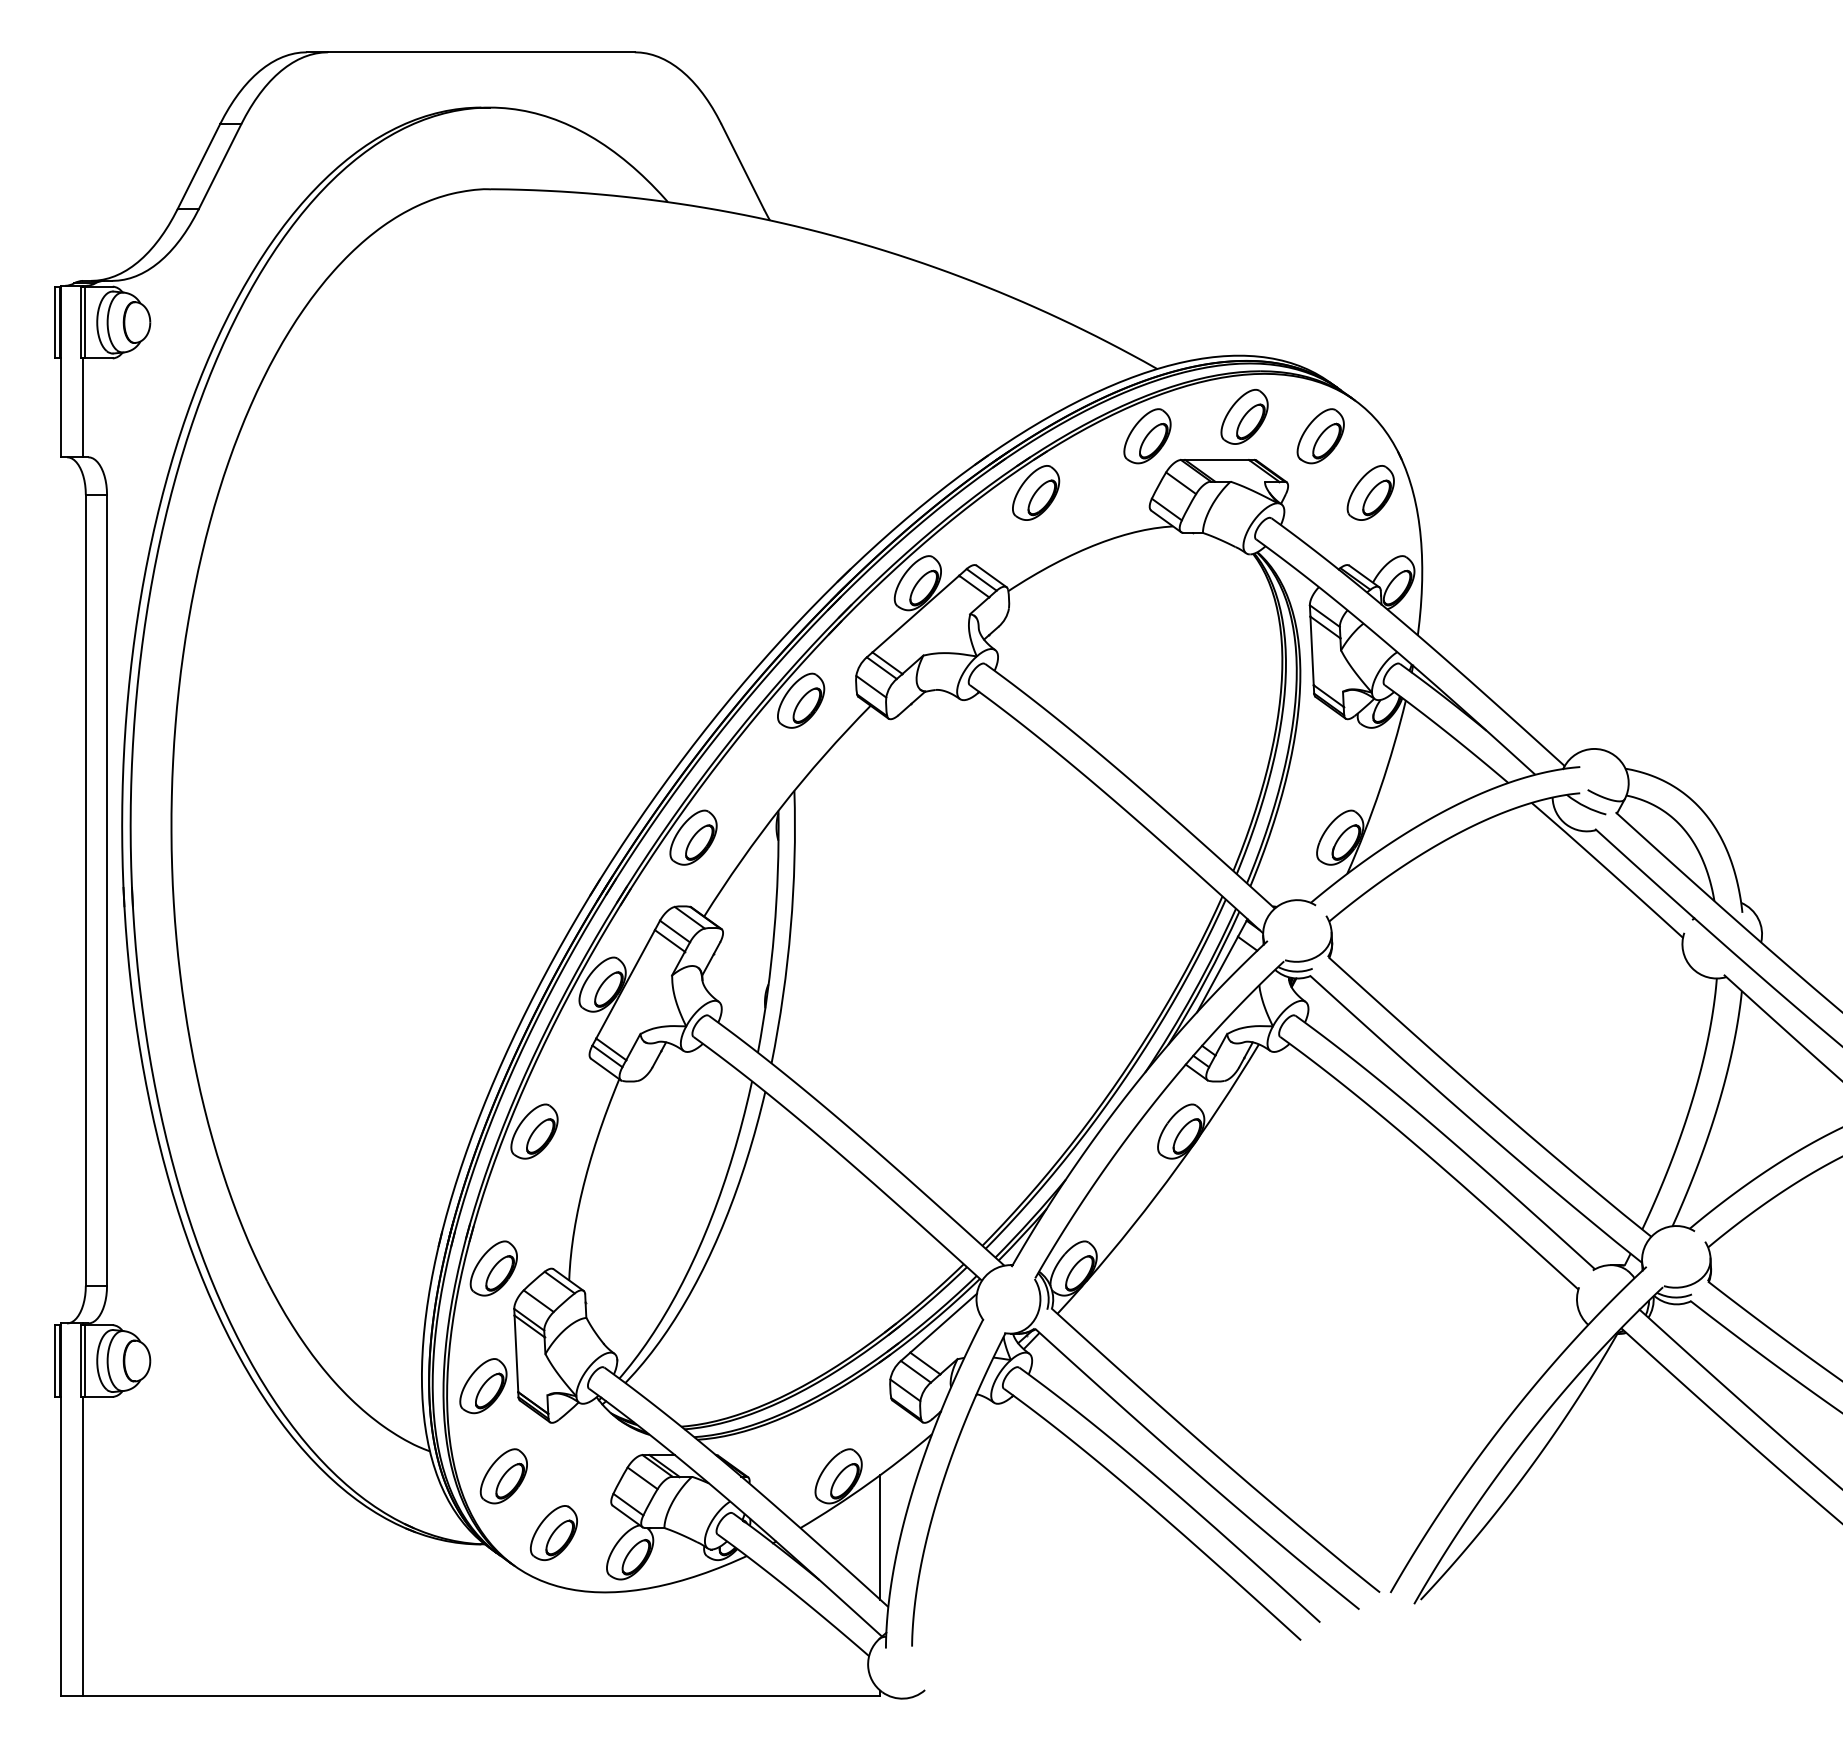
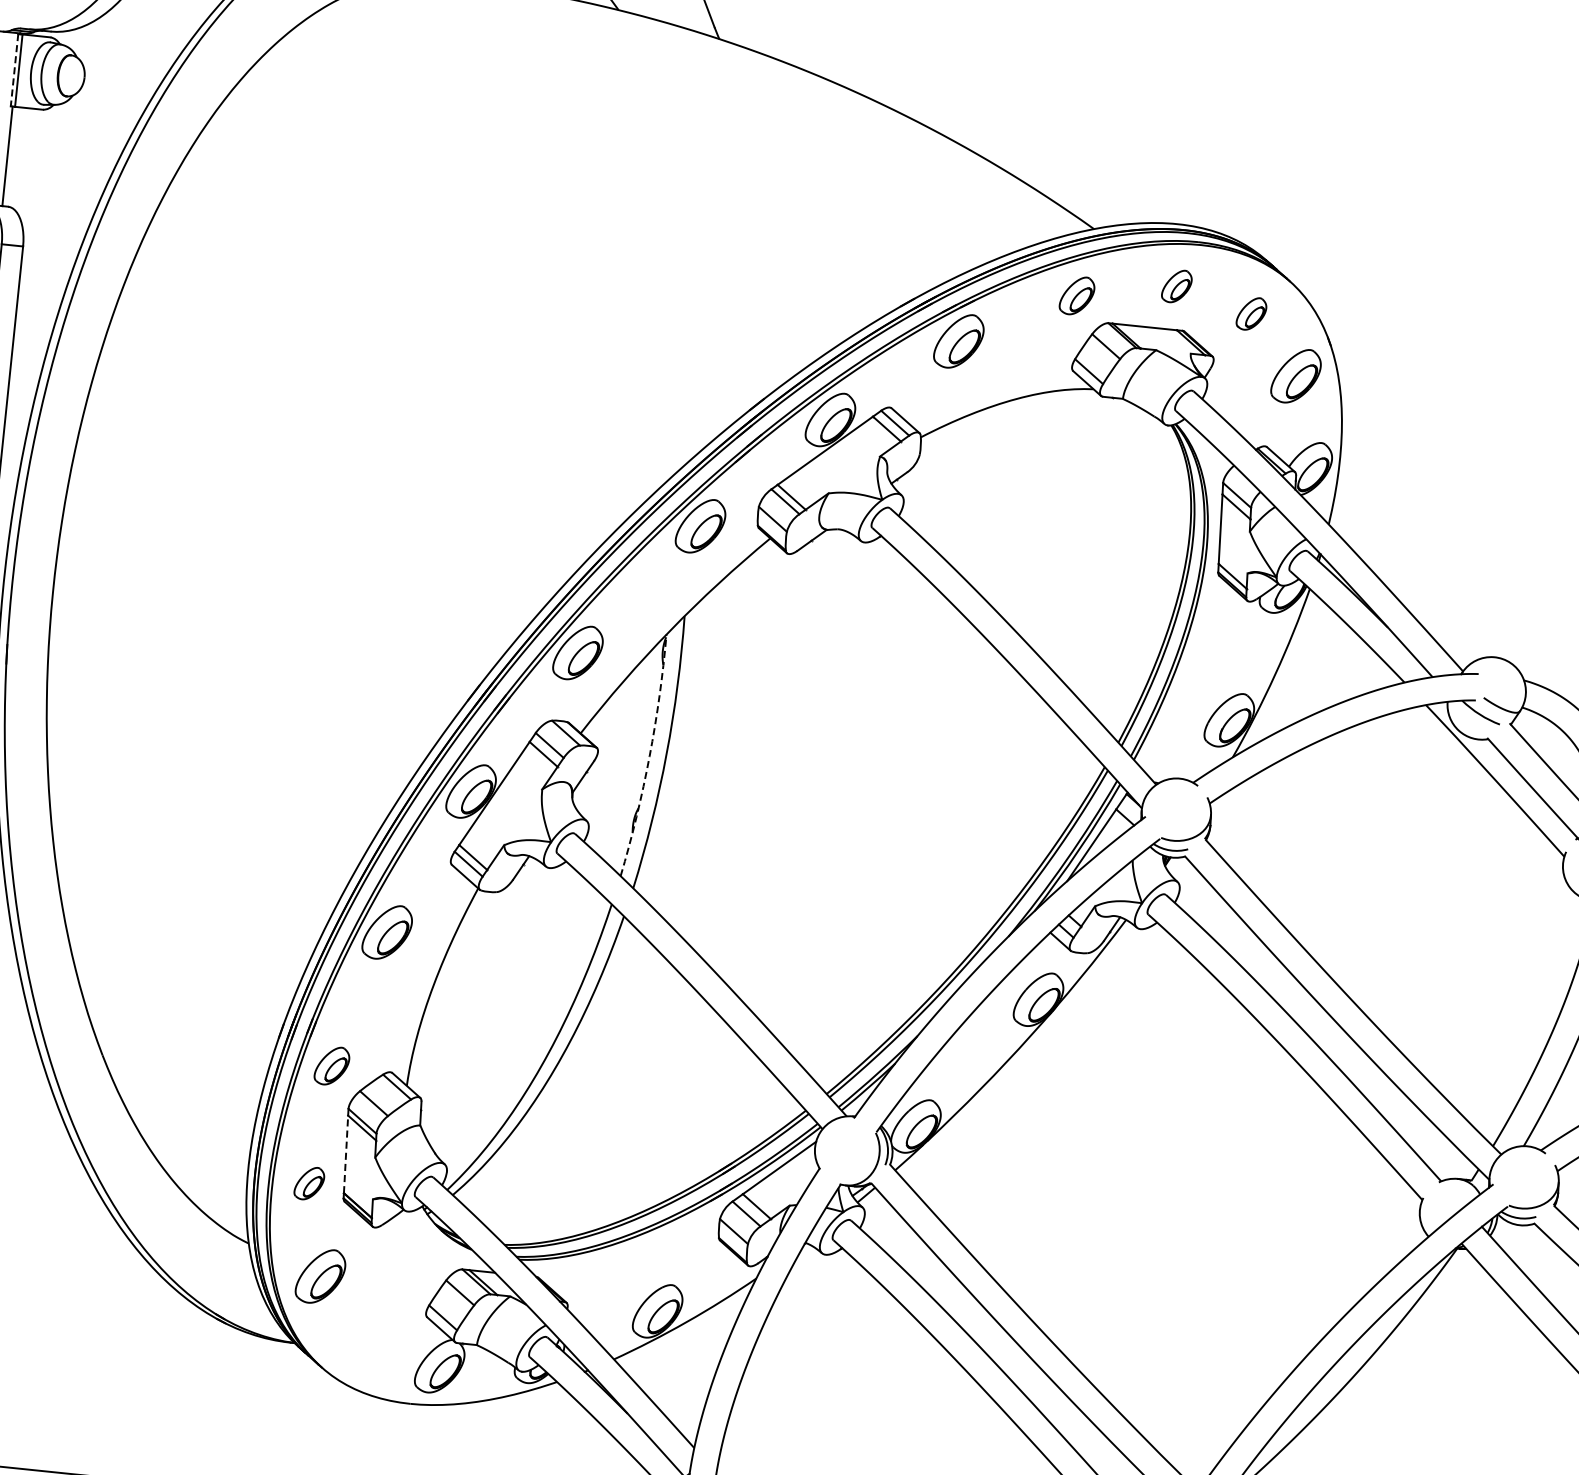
line: (80, 322) -> (14, 70), solid -> dashed
part: (1244, 416) -> (1176, 286), size x0.6
part: (1147, 436) -> (1077, 296), size x0.7
part: (1320, 436) -> (1251, 314), size x0.6
arc: (774, 932) -> (649, 756), solid -> dashed
part: (493, 1268) -> (331, 1065), size x0.7
line: (516, 1353) -> (346, 1154), solid -> dashed
part: (483, 1386) -> (309, 1183), size x0.6
part: (553, 1532) -> (364, 1338), removed
line: (880, 1537) -> (693, 1377), removed

